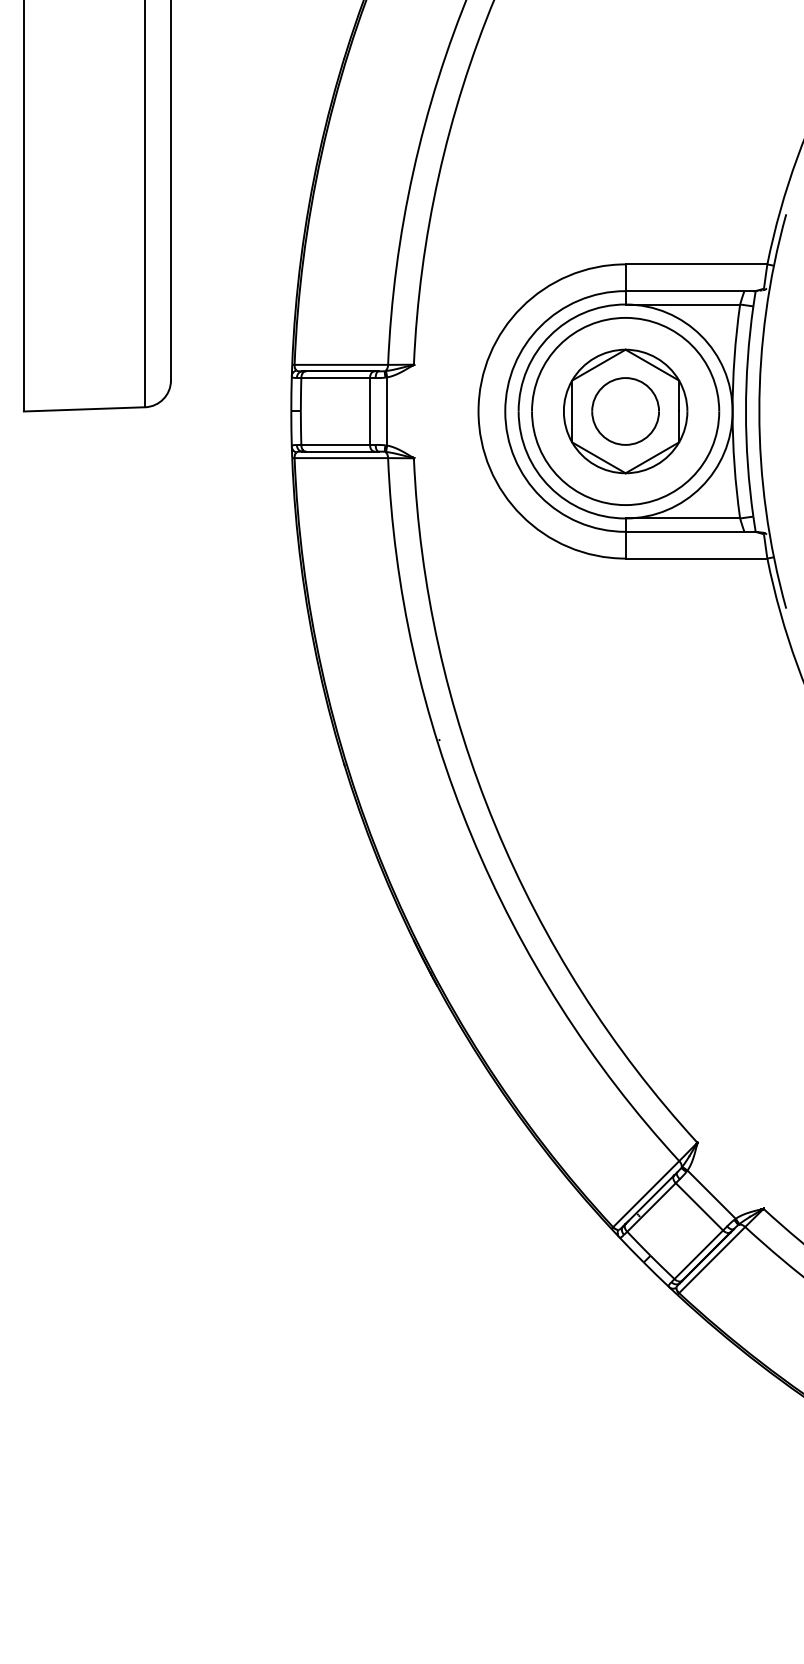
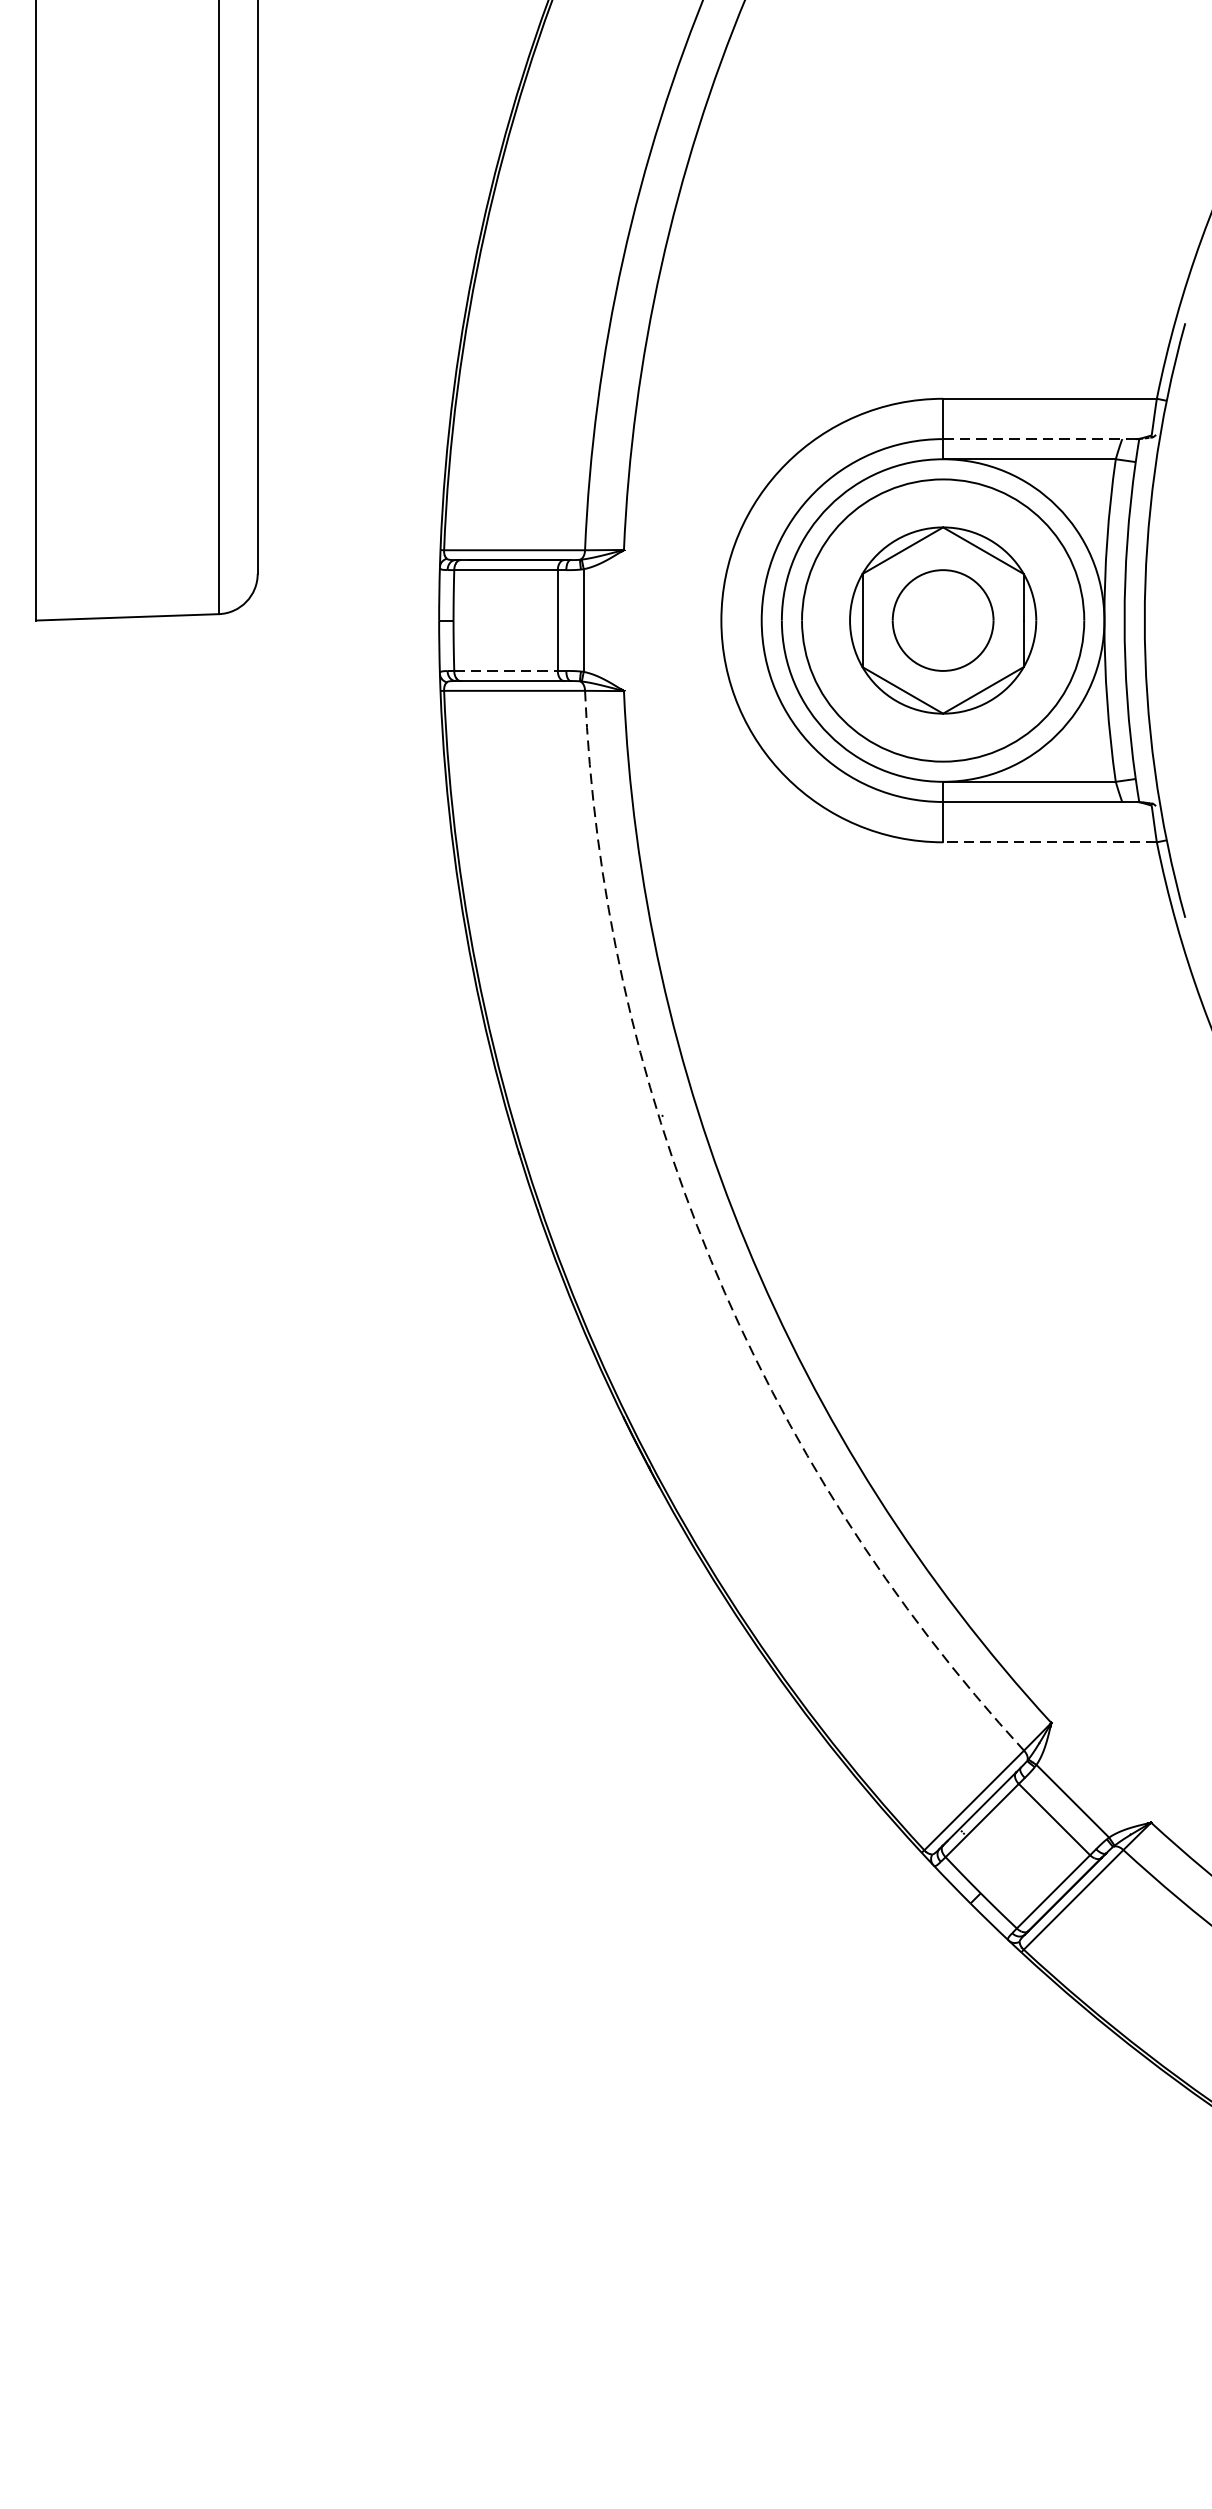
line: (689, 291) -> (1039, 439), solid -> dashed
line: (336, 444) -> (507, 670), solid -> dashed
line: (696, 558) -> (1049, 842), solid -> dashed
arc: (471, 835) -> (710, 1259), solid -> dashed

